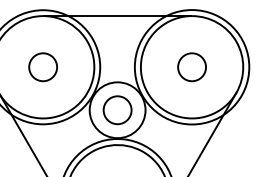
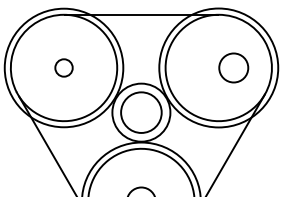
circle: (42, 66) -> (63, 67), size x0.6
circle: (191, 66) -> (233, 67), moved
circle: (116, 110) -> (140, 112), size x1.4

